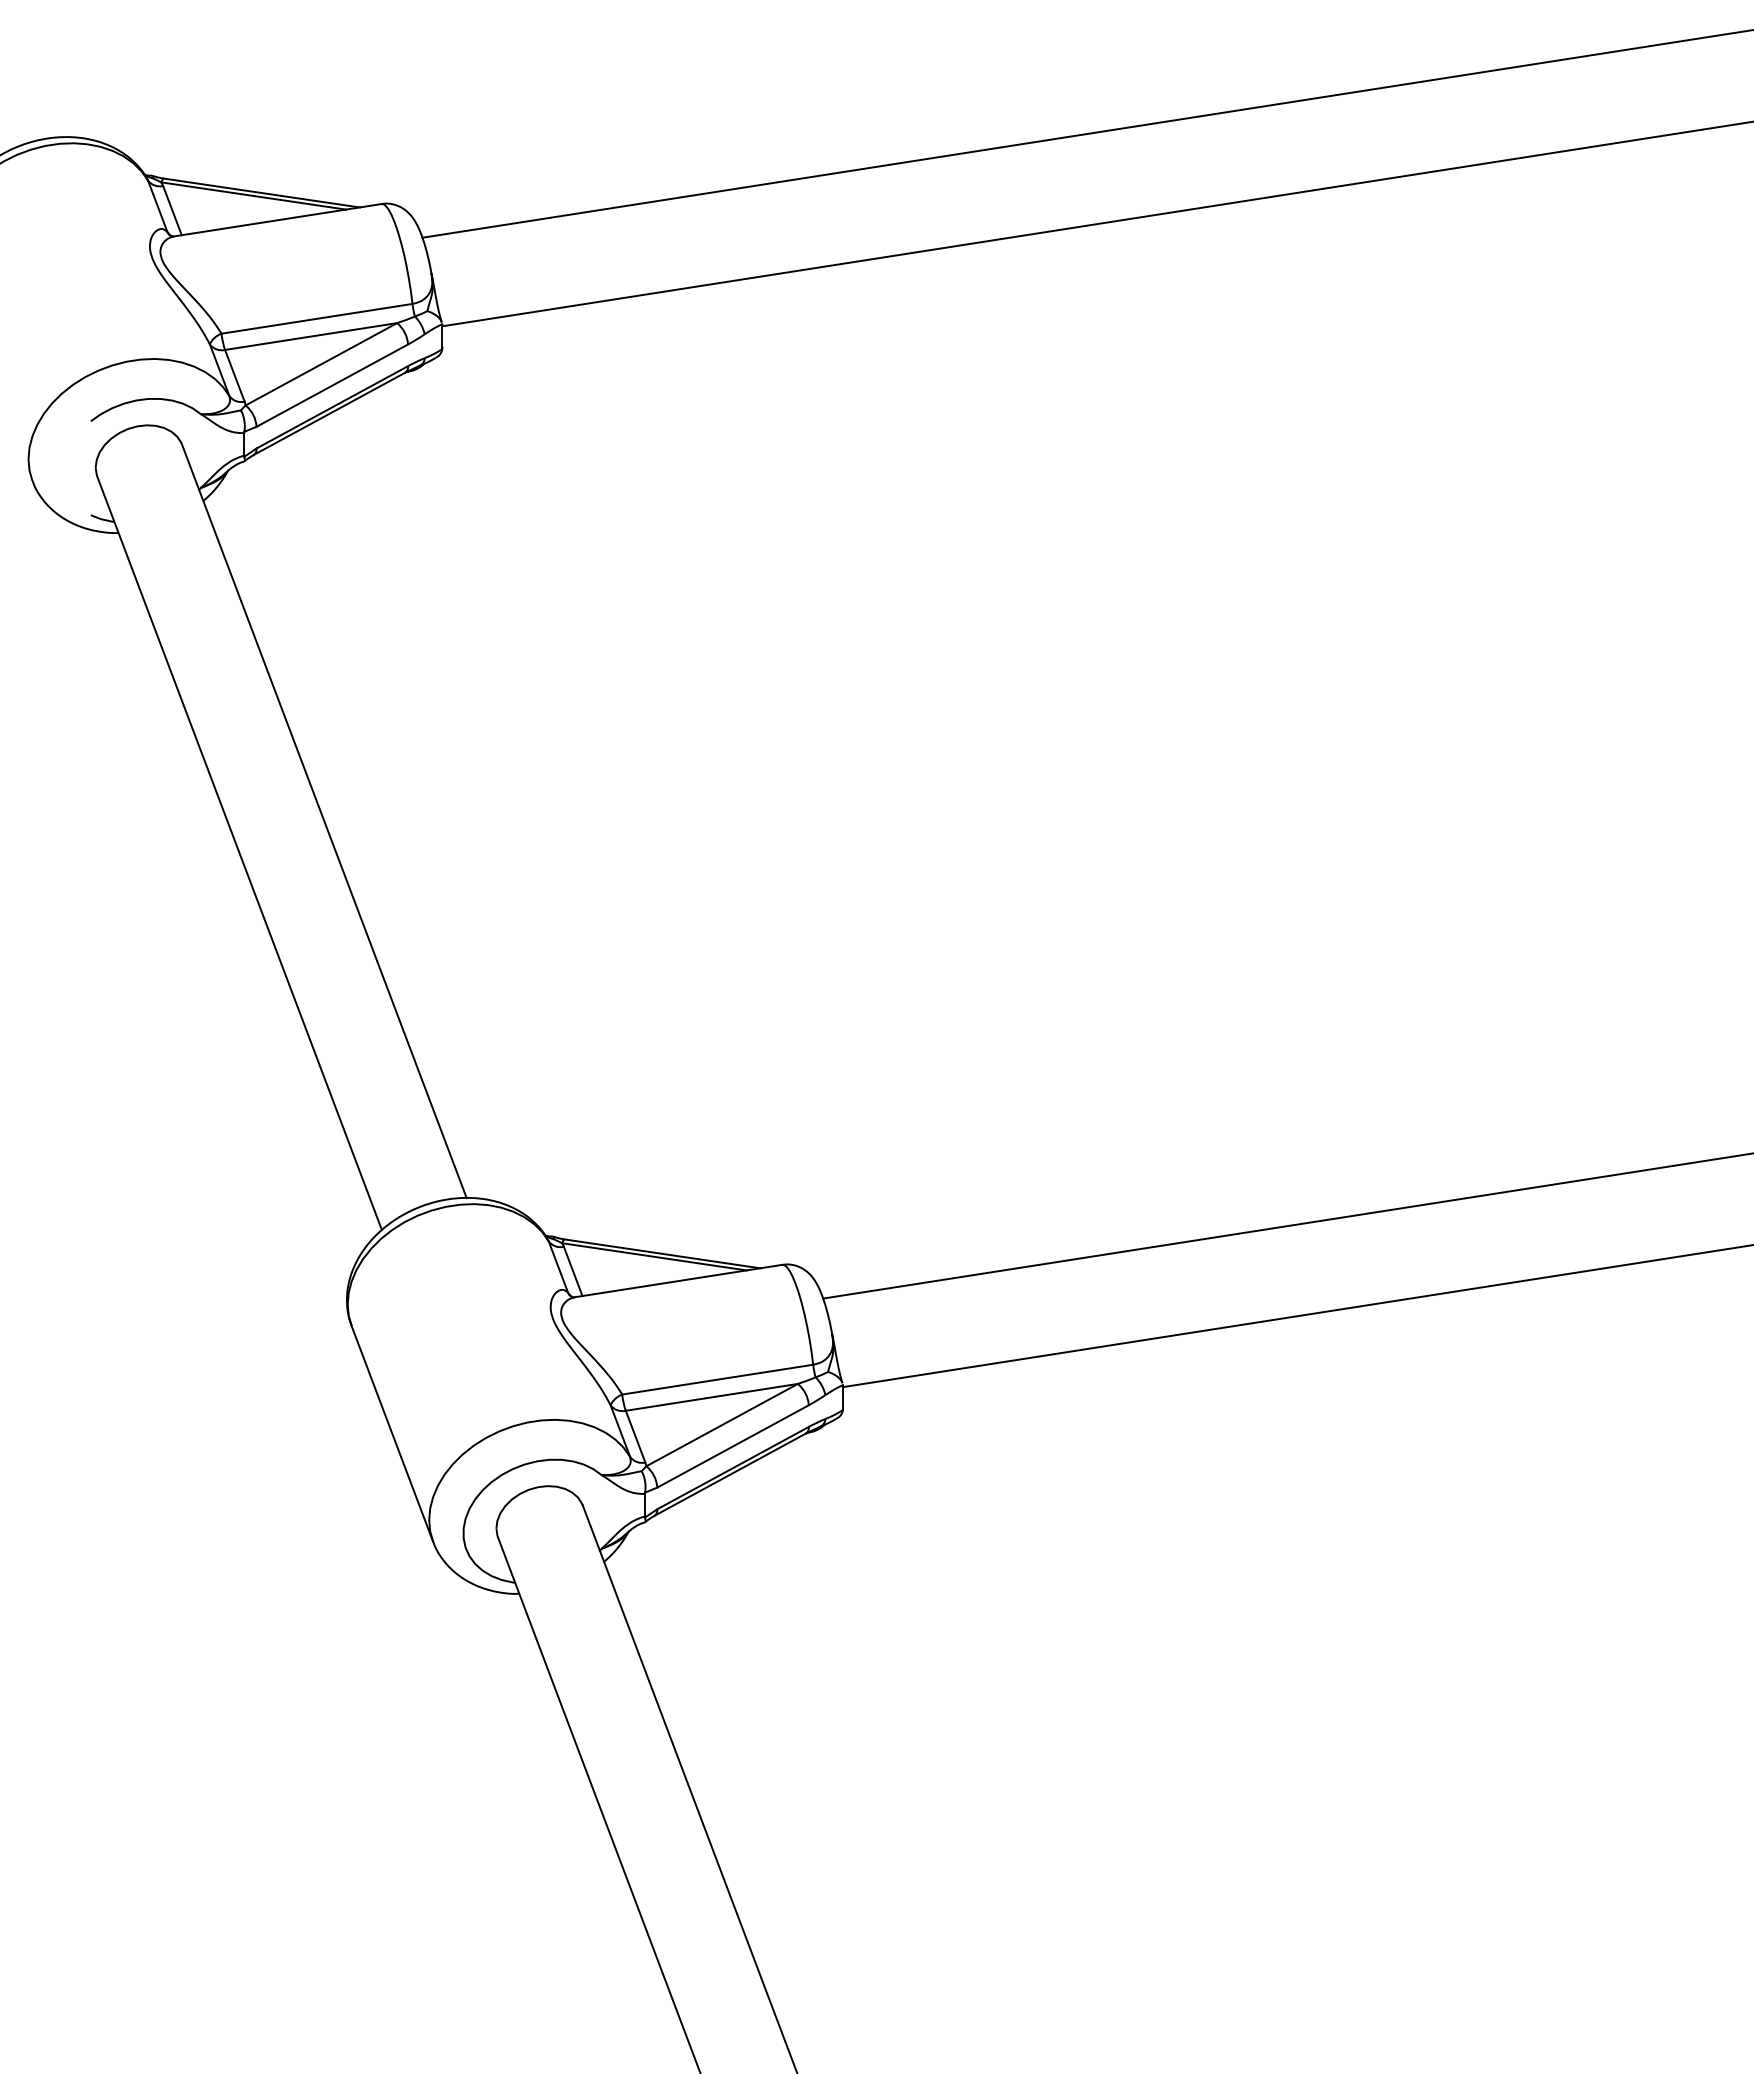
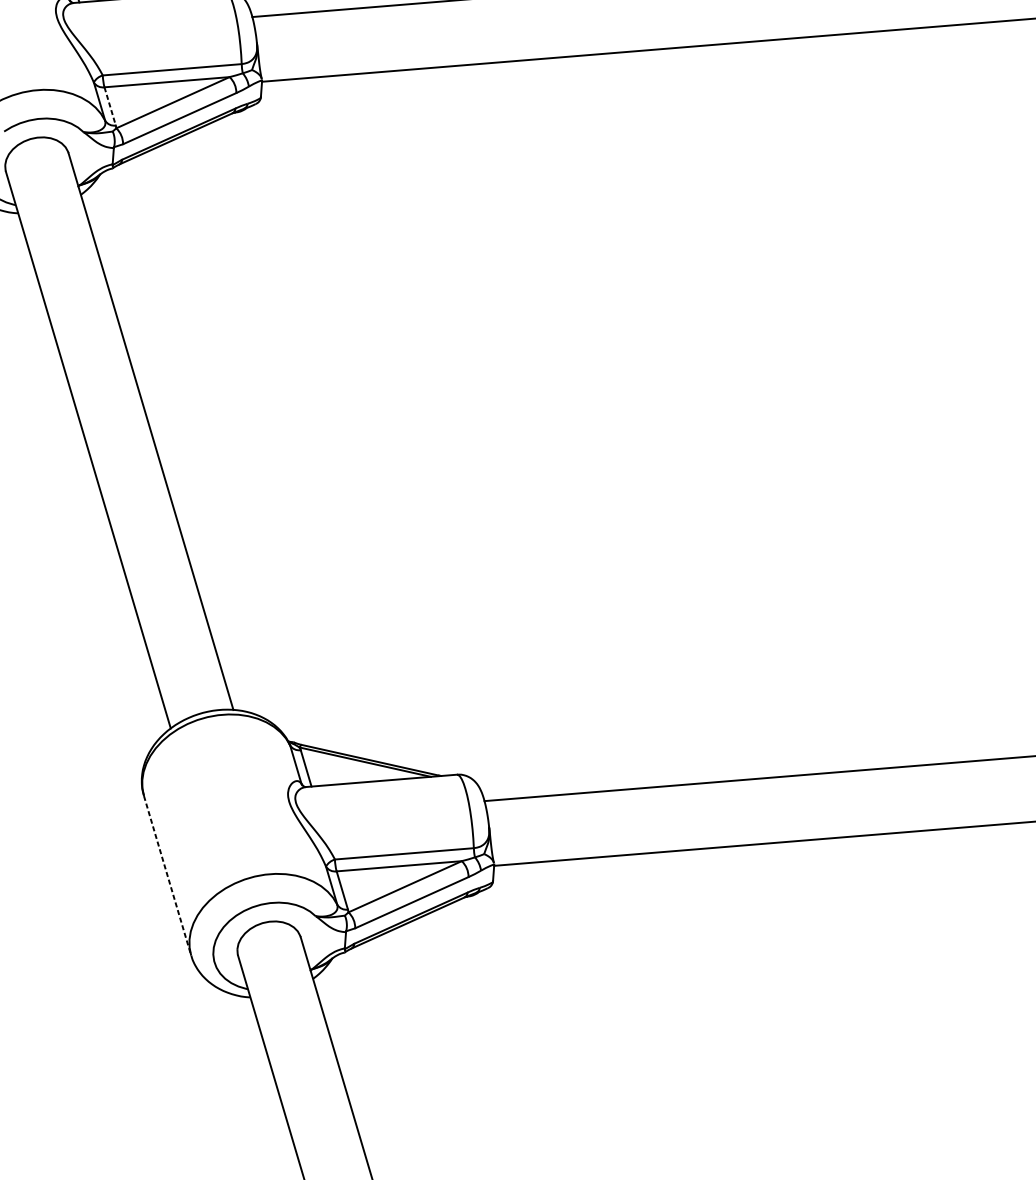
line: (234, 375) -> (109, 106), solid -> dashed
line: (392, 1434) -> (167, 876), solid -> dashed

